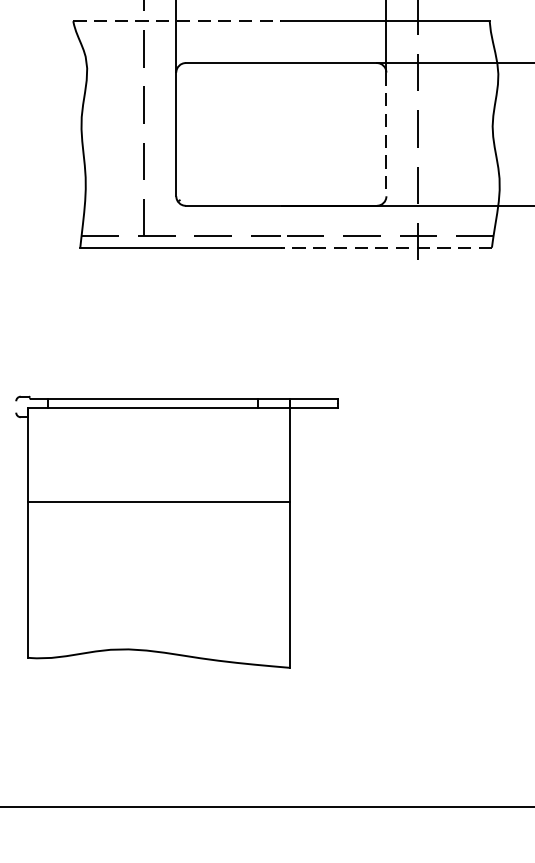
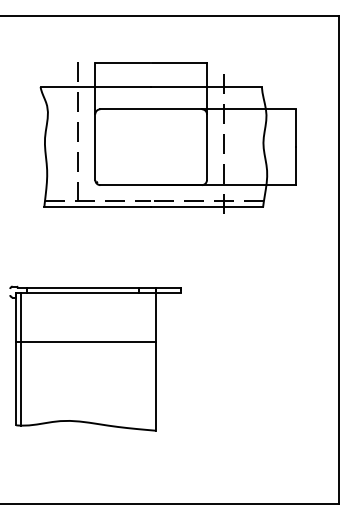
line: (178, 22) -> (96, 87), dashed -> solid
line: (385, 134) -> (206, 147), dashed -> solid
line: (387, 247) -> (207, 207), dashed -> solid
line: (37, 531) -> (21, 358), added

